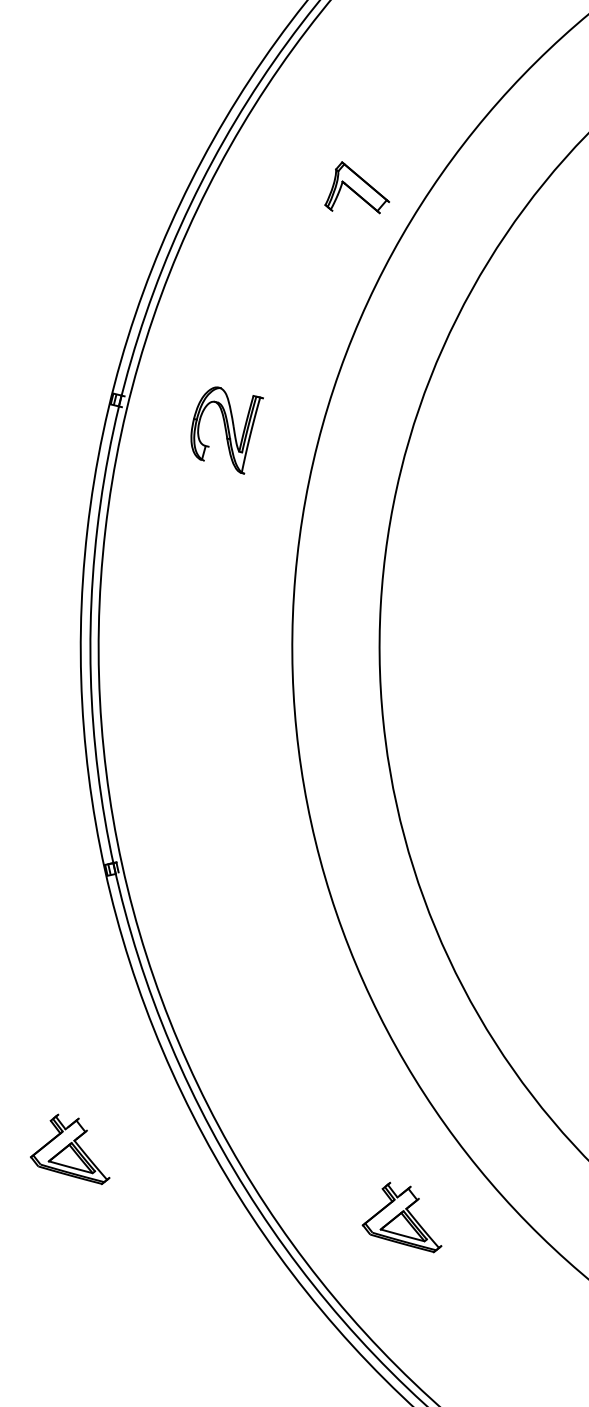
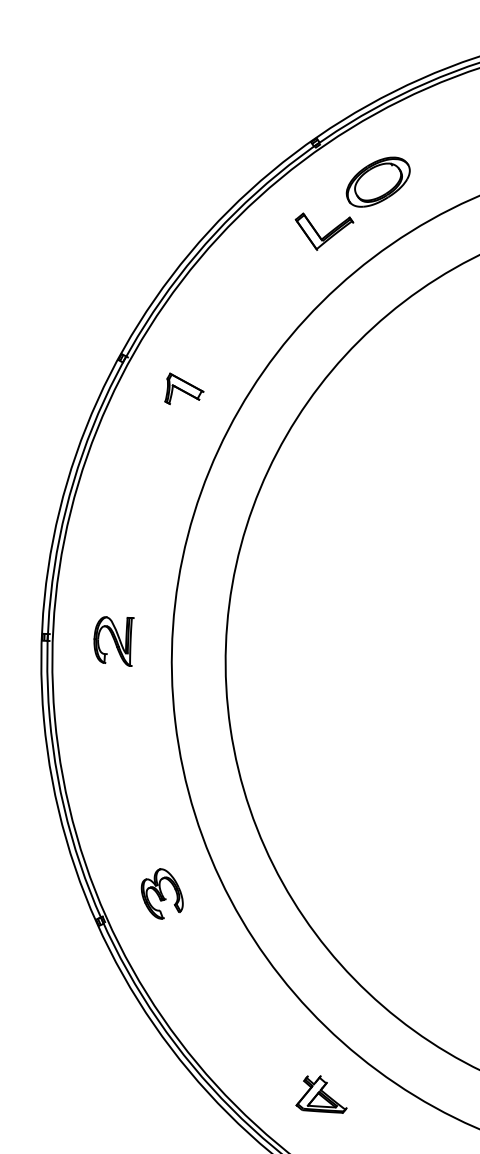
part: (360, 190) -> (184, 388), moved
part: (217, 844) -> (161, 893), added
part: (74, 1147) -> (112, 1094), removed

